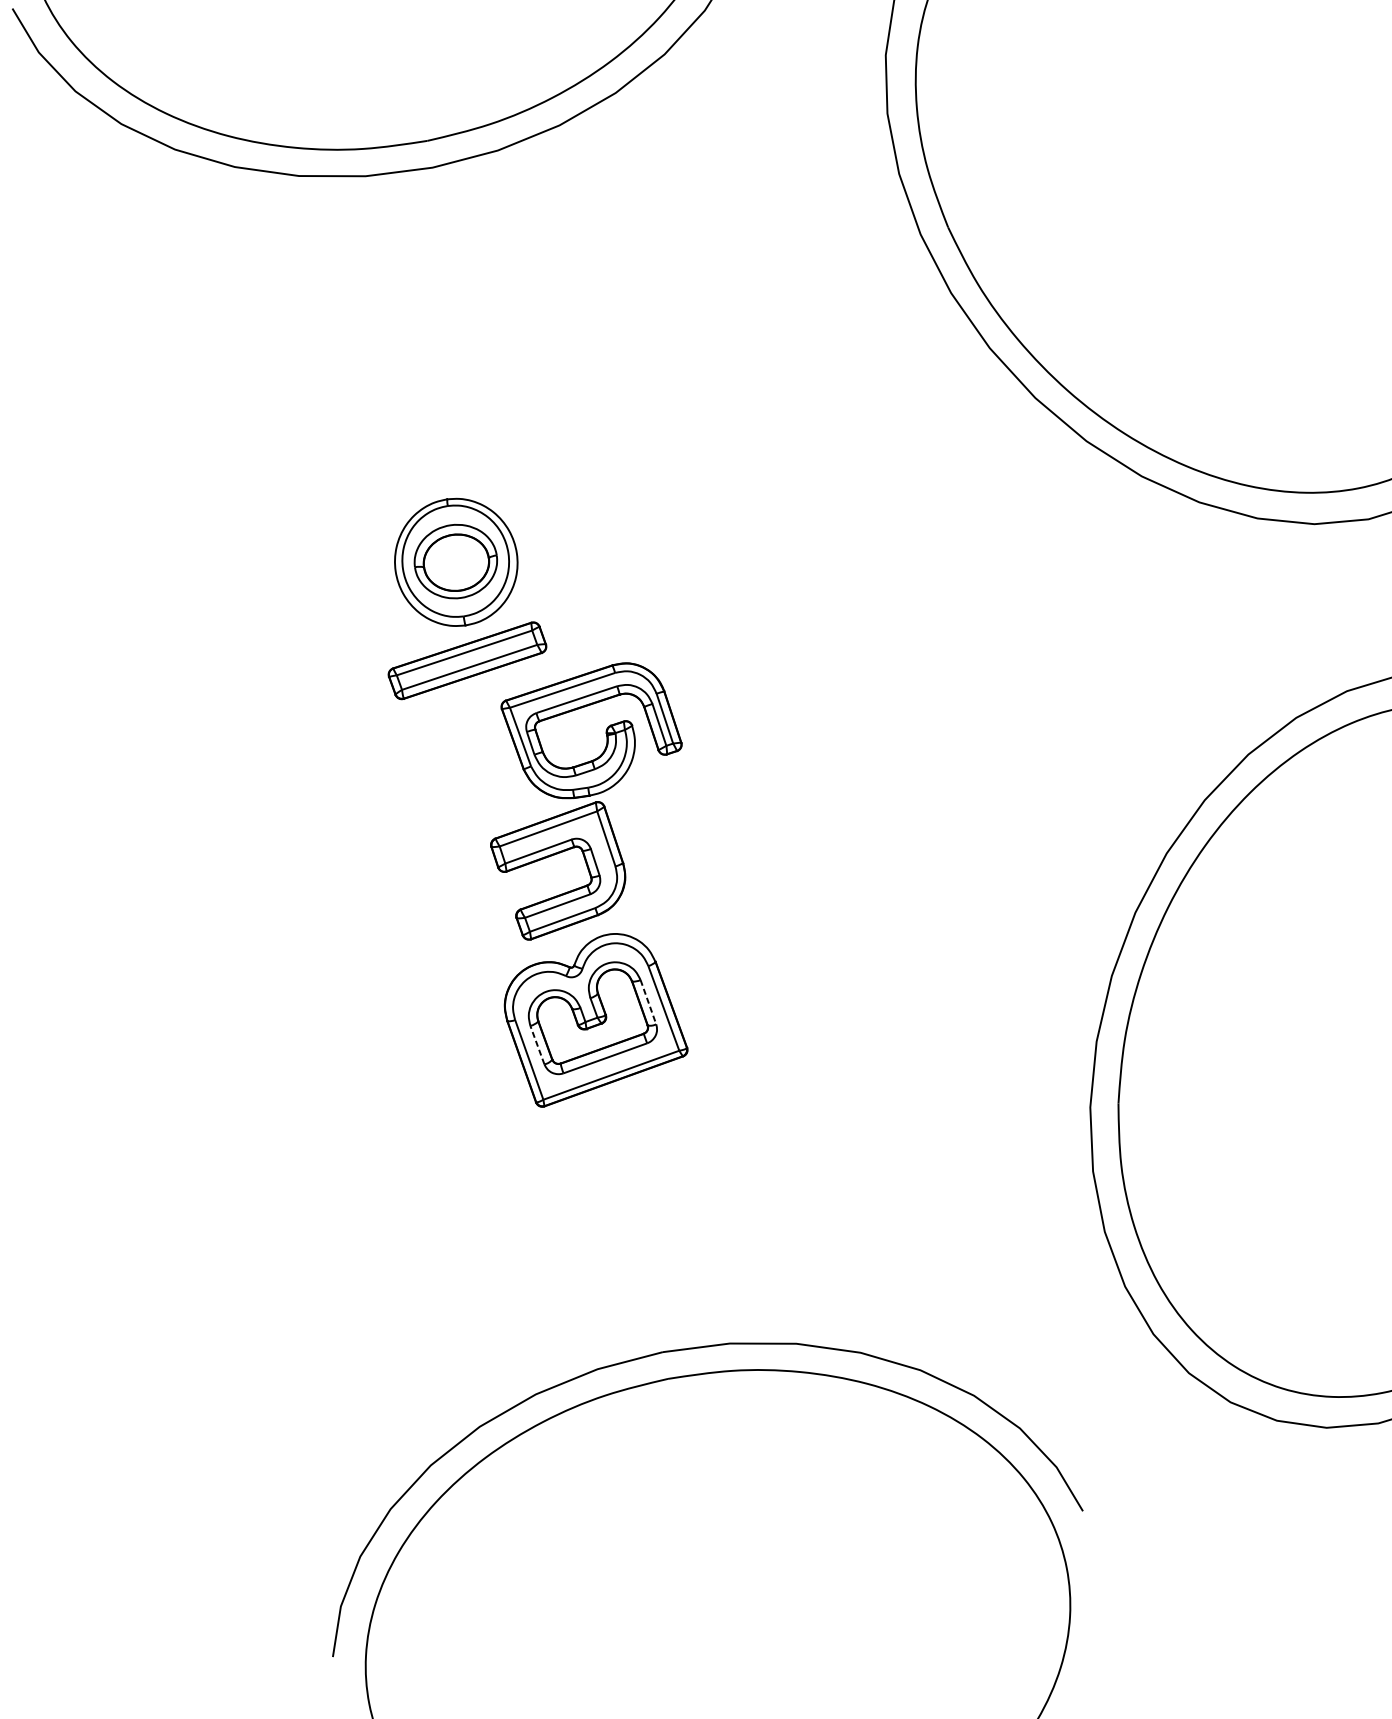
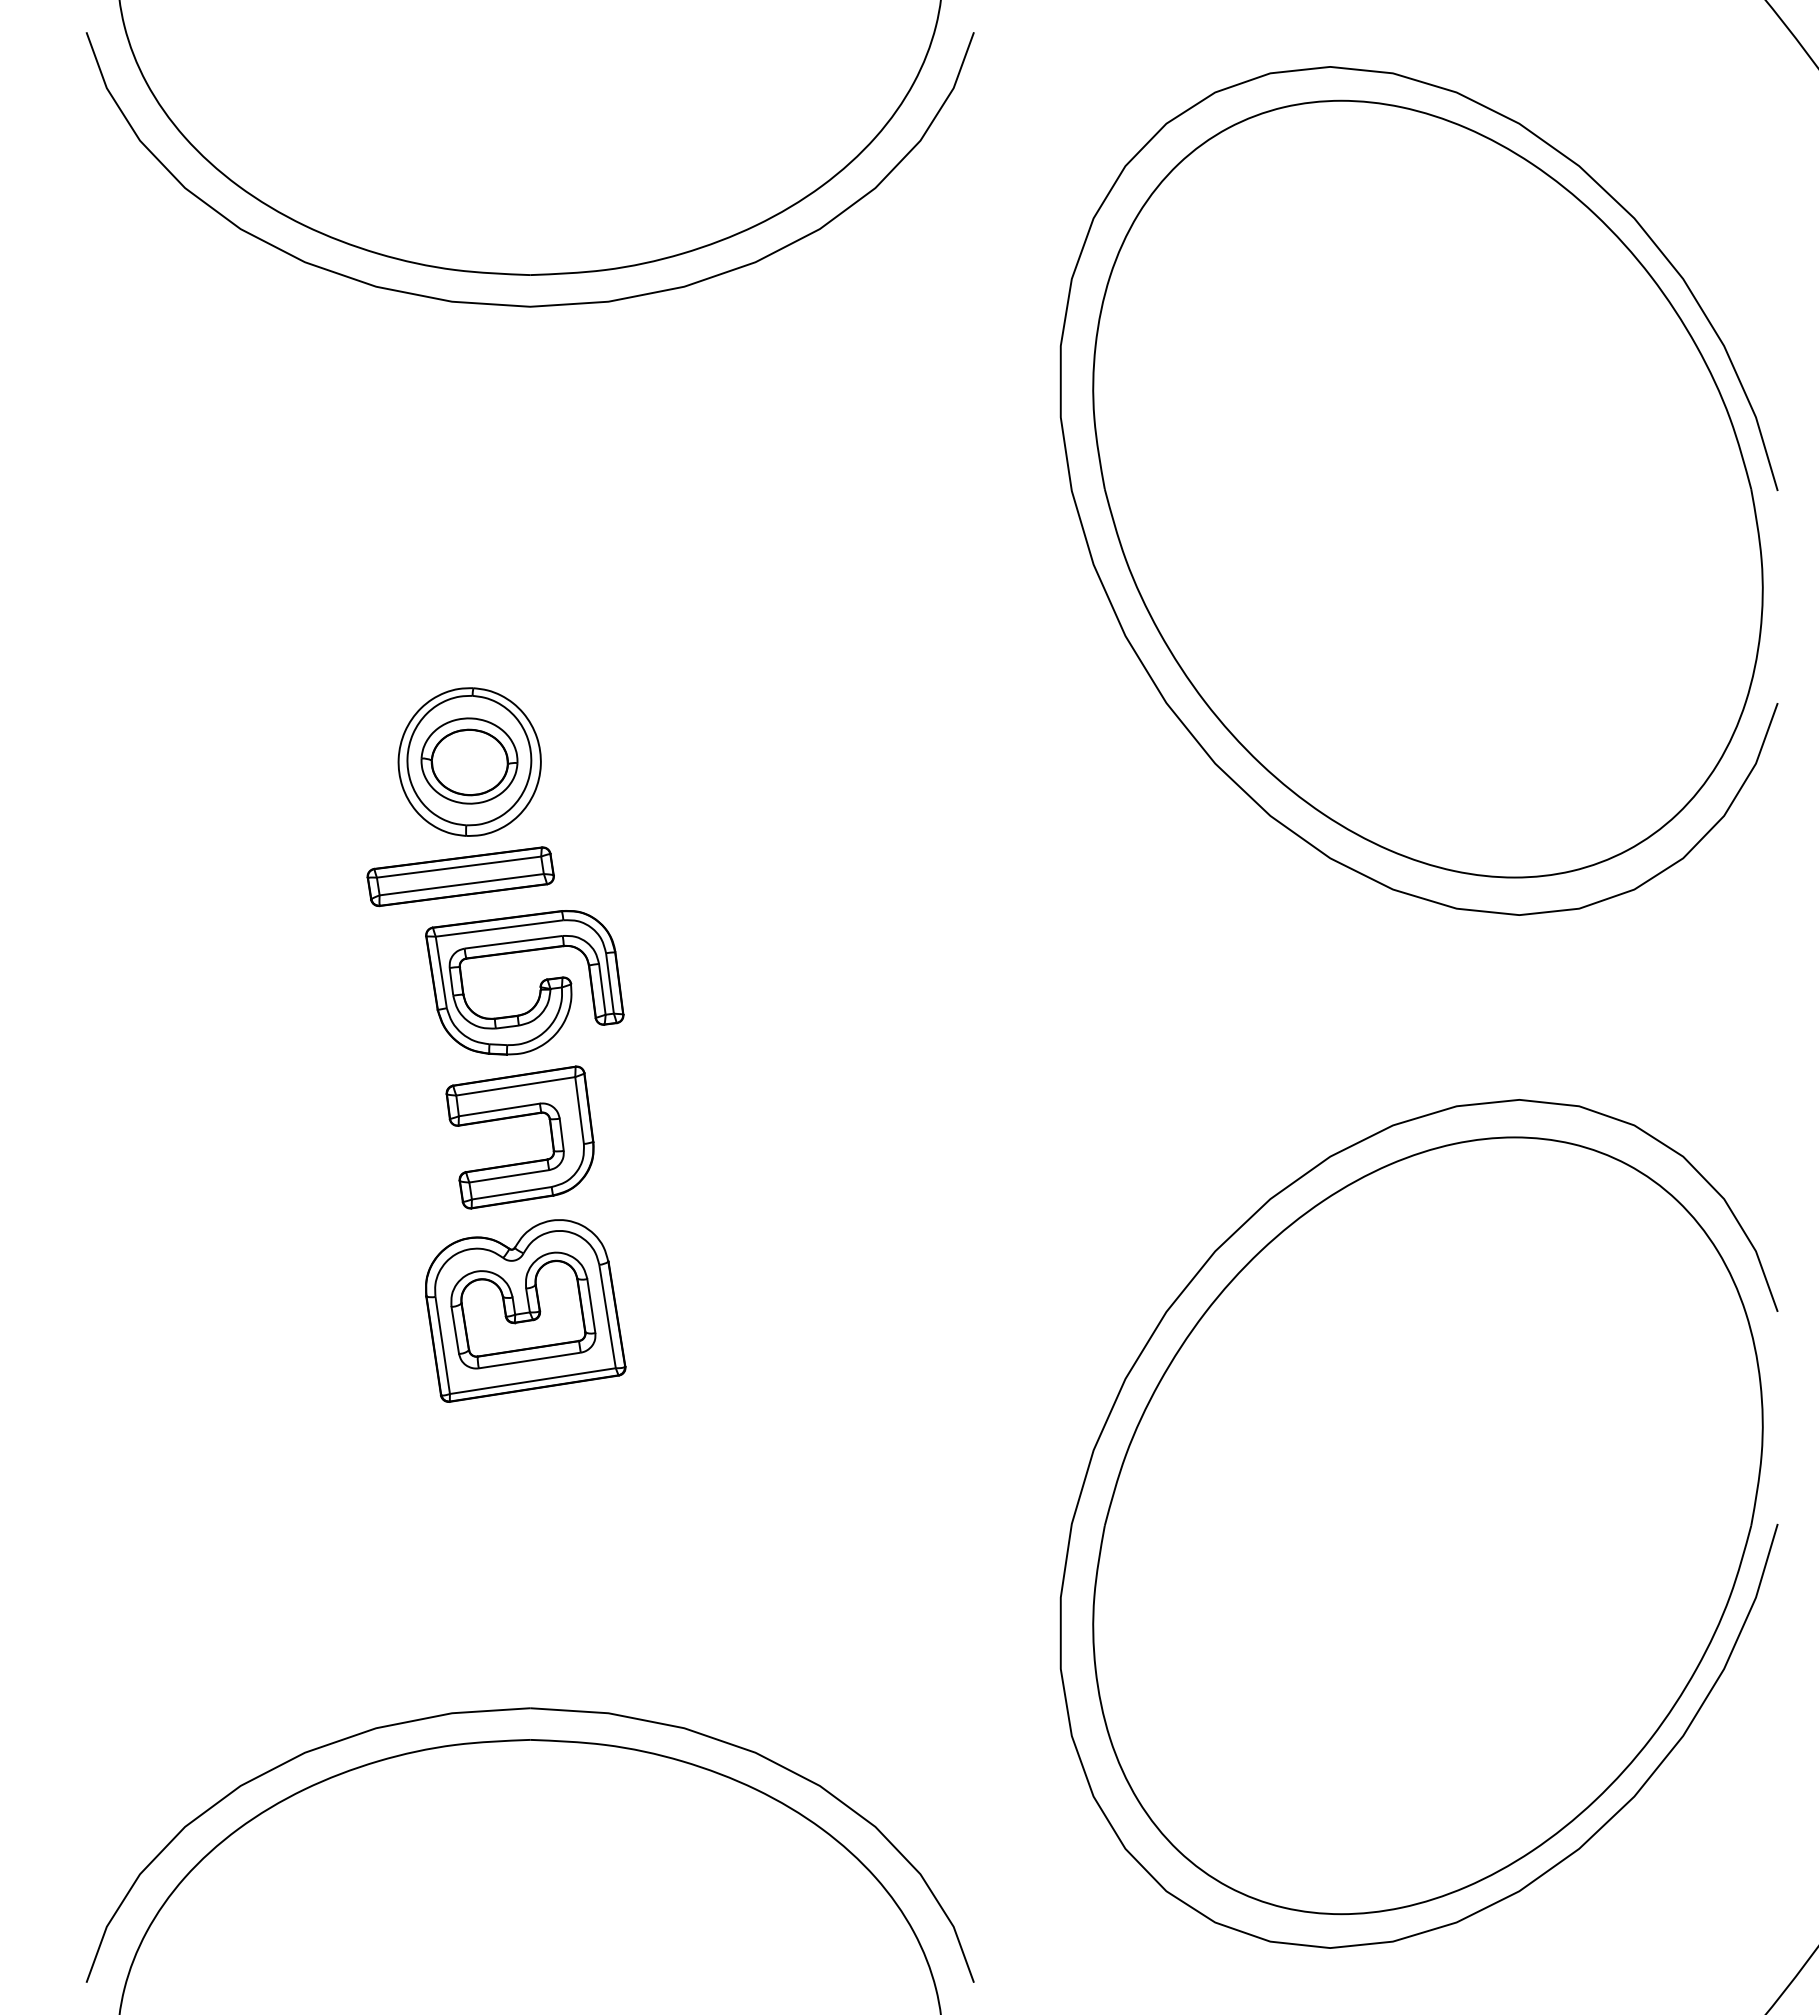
part: (605, 731) -> (539, 985), moved
line: (648, 1002) -> (591, 1306), dashed -> solid
line: (537, 1045) -> (455, 1330), dashed -> solid

